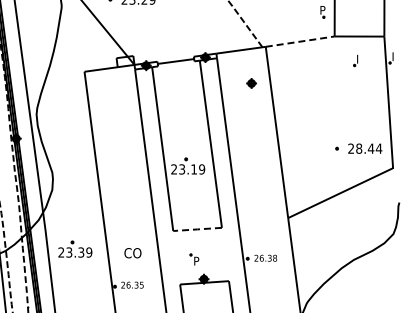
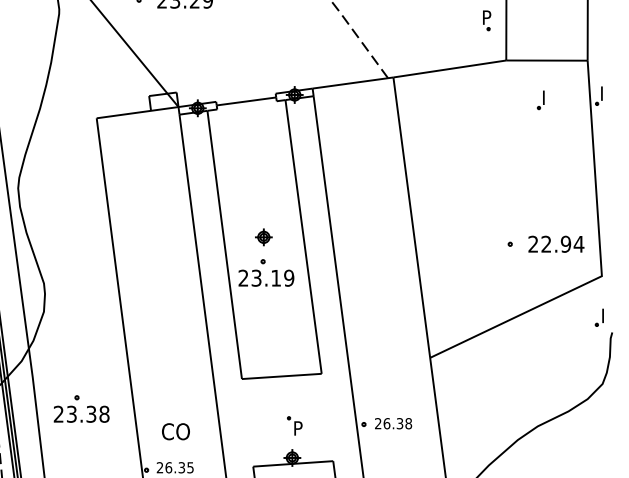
line: (300, 41) -> (450, 68), dashed -> solid
part: (251, 83) -> (263, 237), moved
text: (365, 148) -> (556, 243), 28.44 -> 22.94
part: (391, 193) -> (599, 317), added
line: (197, 229) -> (281, 376), dashed -> solid
text: (89, 252) -> (104, 414), 23.39 -> 23.38
text: (132, 253) -> (175, 432), moved
part: (194, 259) -> (294, 425), moved

